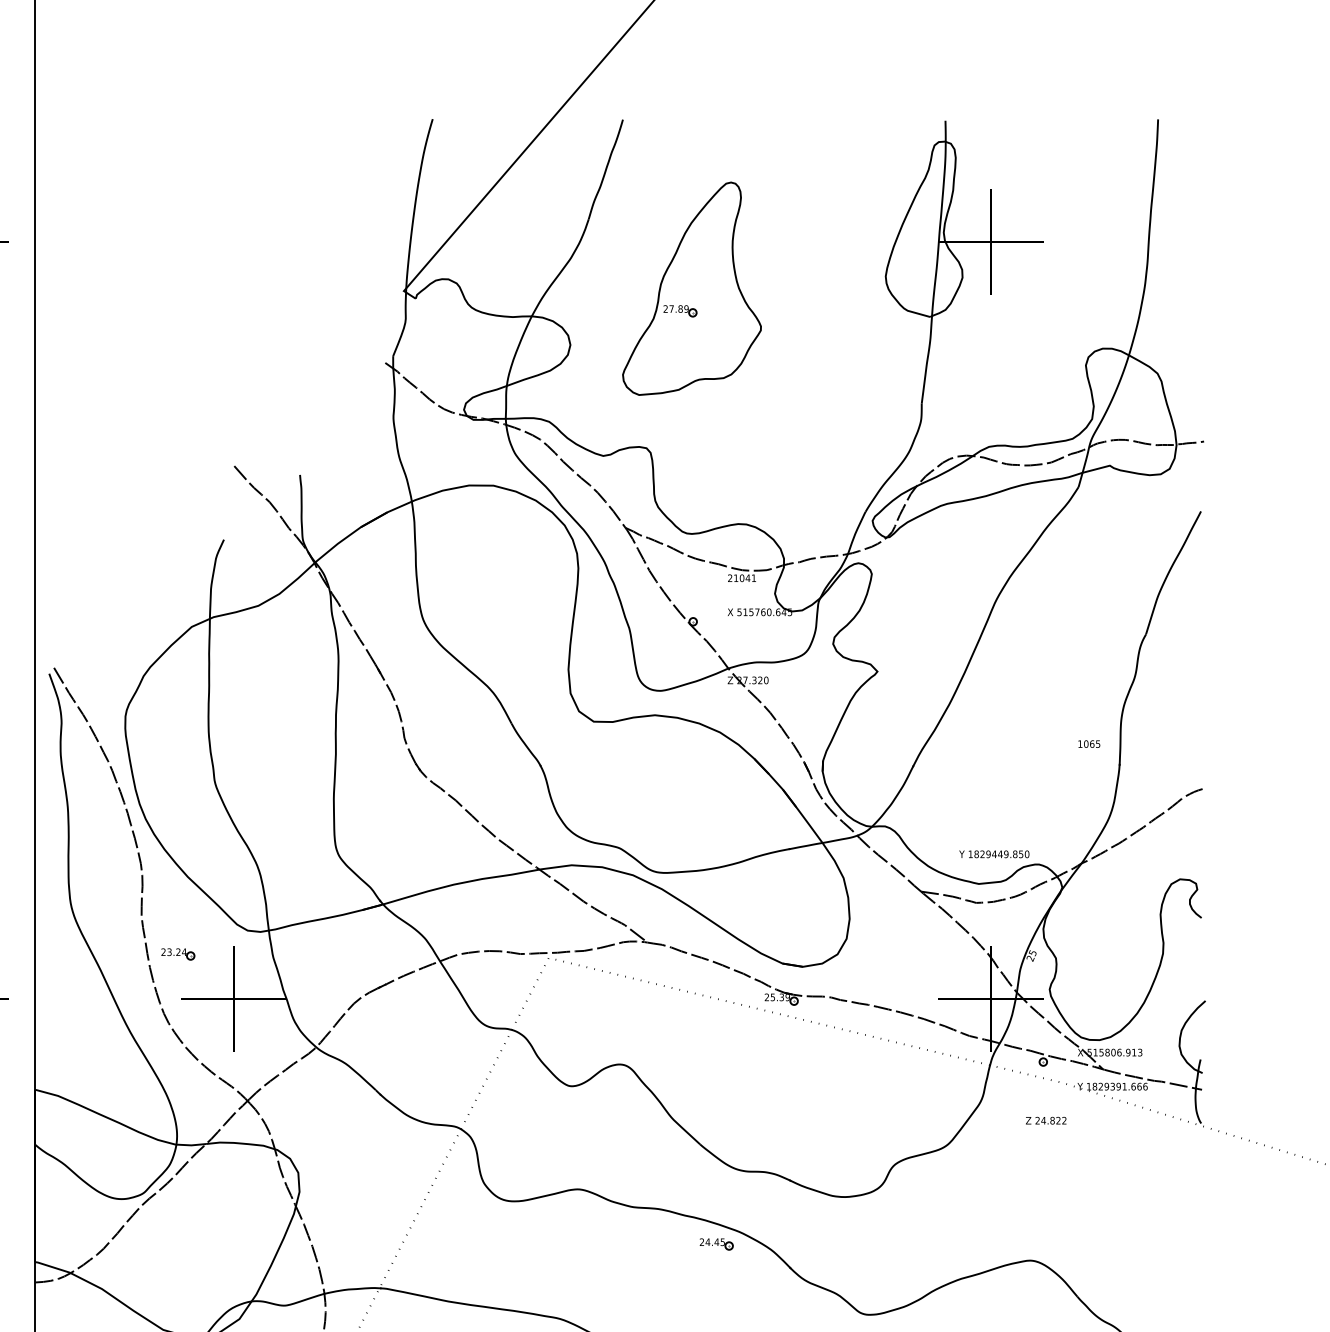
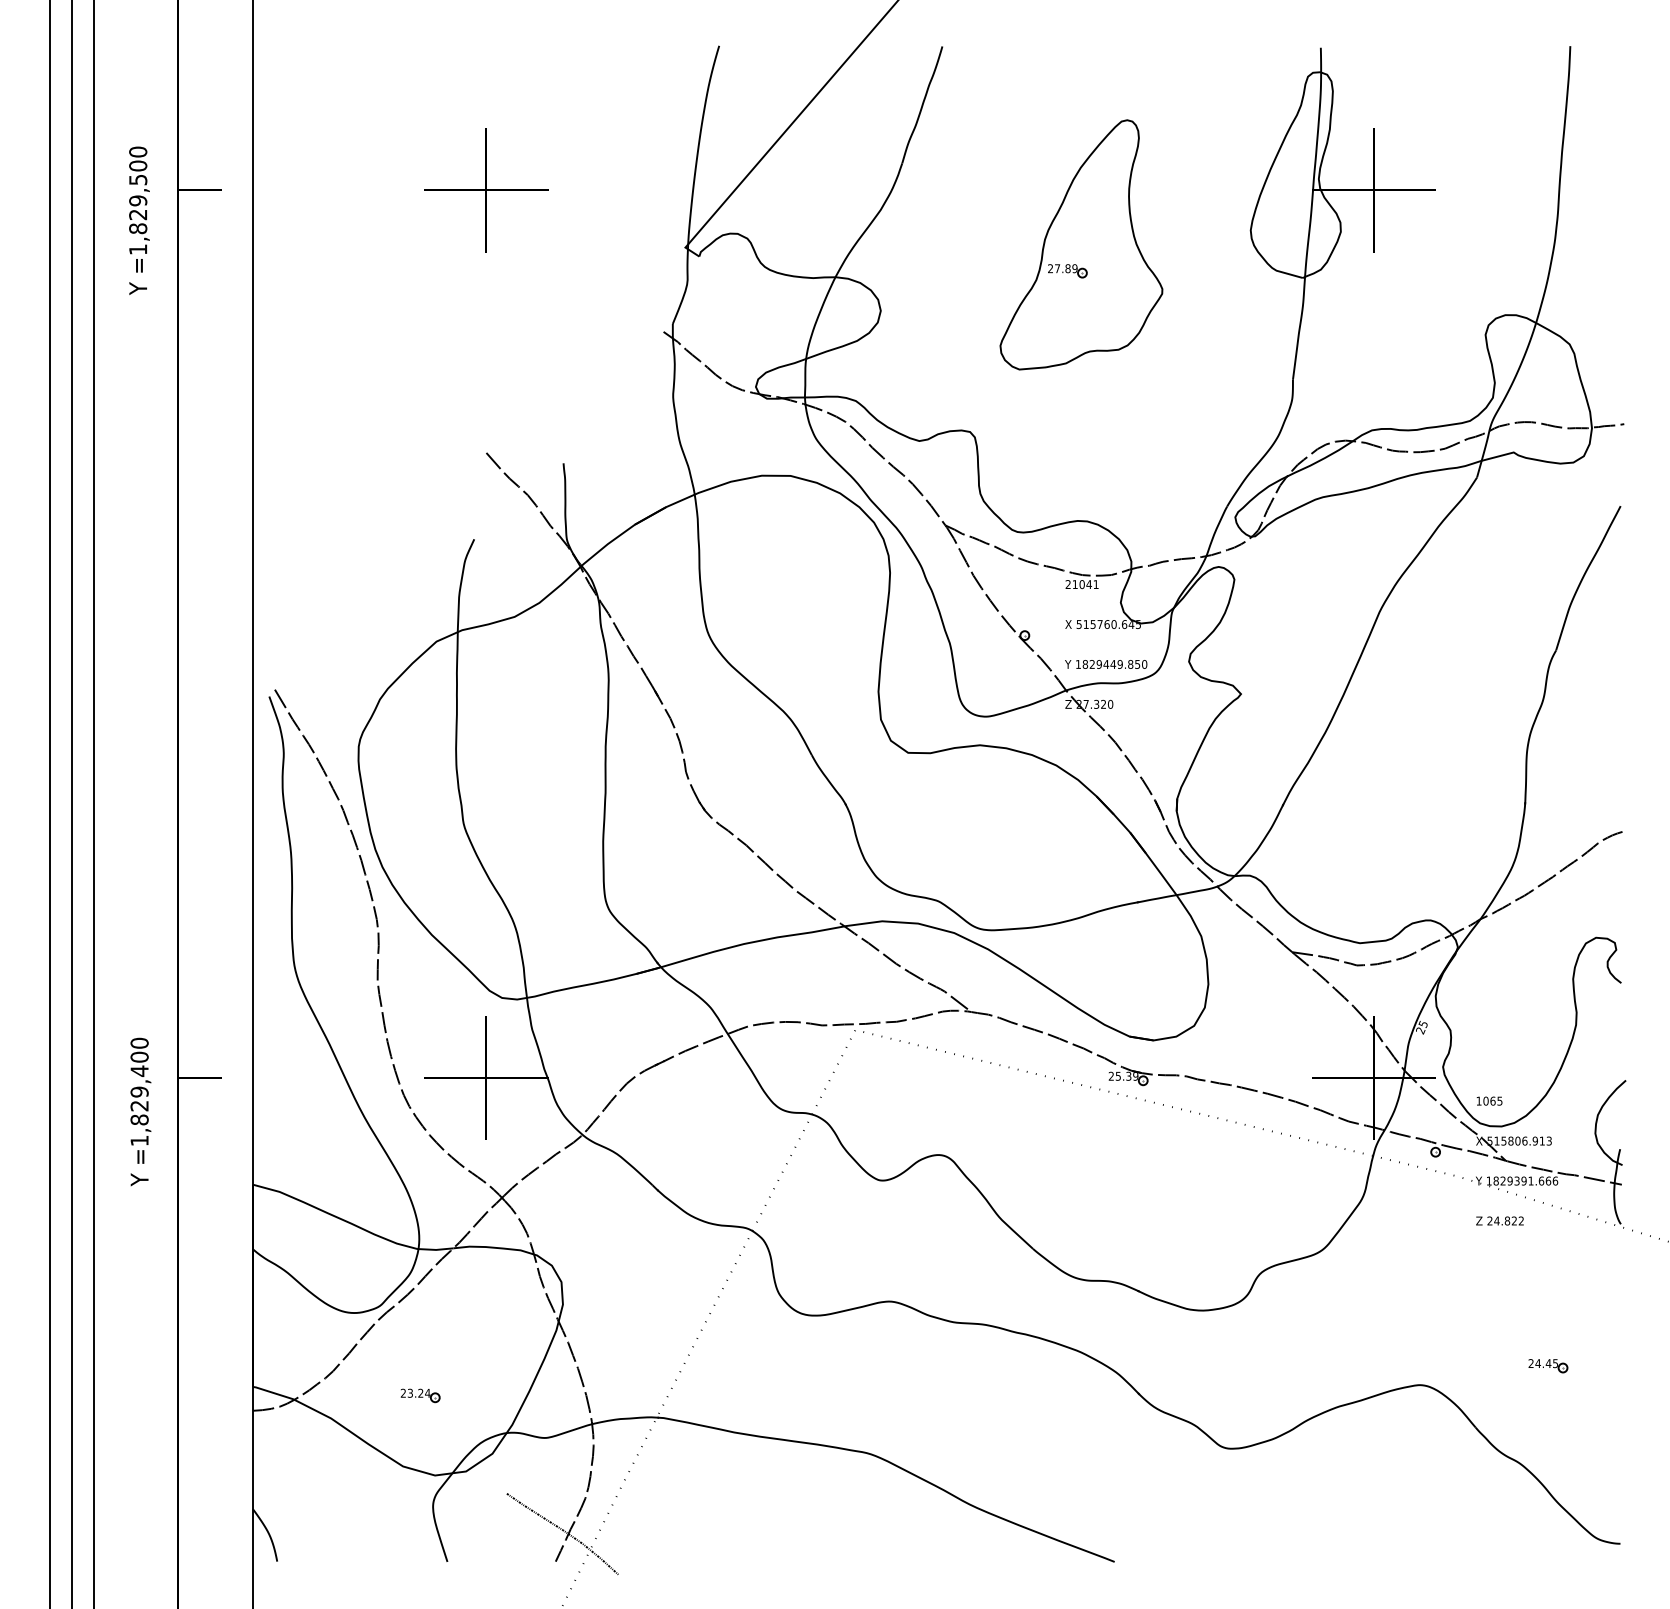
part: (234, 242) -> (486, 190), added
part: (692, 288) -> (1081, 244), moved
text: (1089, 743) -> (1489, 1100), moved
text: (994, 854) -> (1106, 664), moved
part: (178, 954) -> (420, 1395), moved
text: (1045, 1120) -> (1499, 1220), moved
part: (716, 1244) -> (1548, 1366), moved

